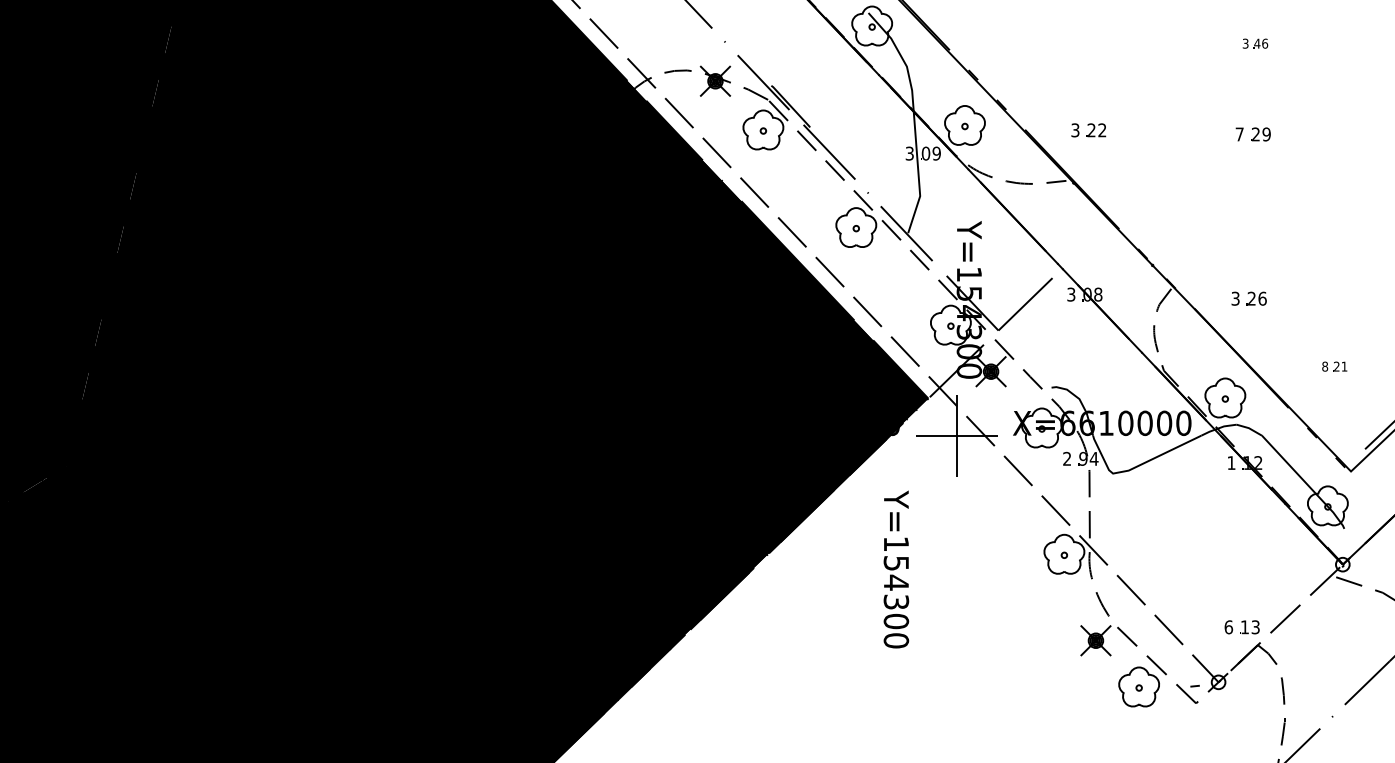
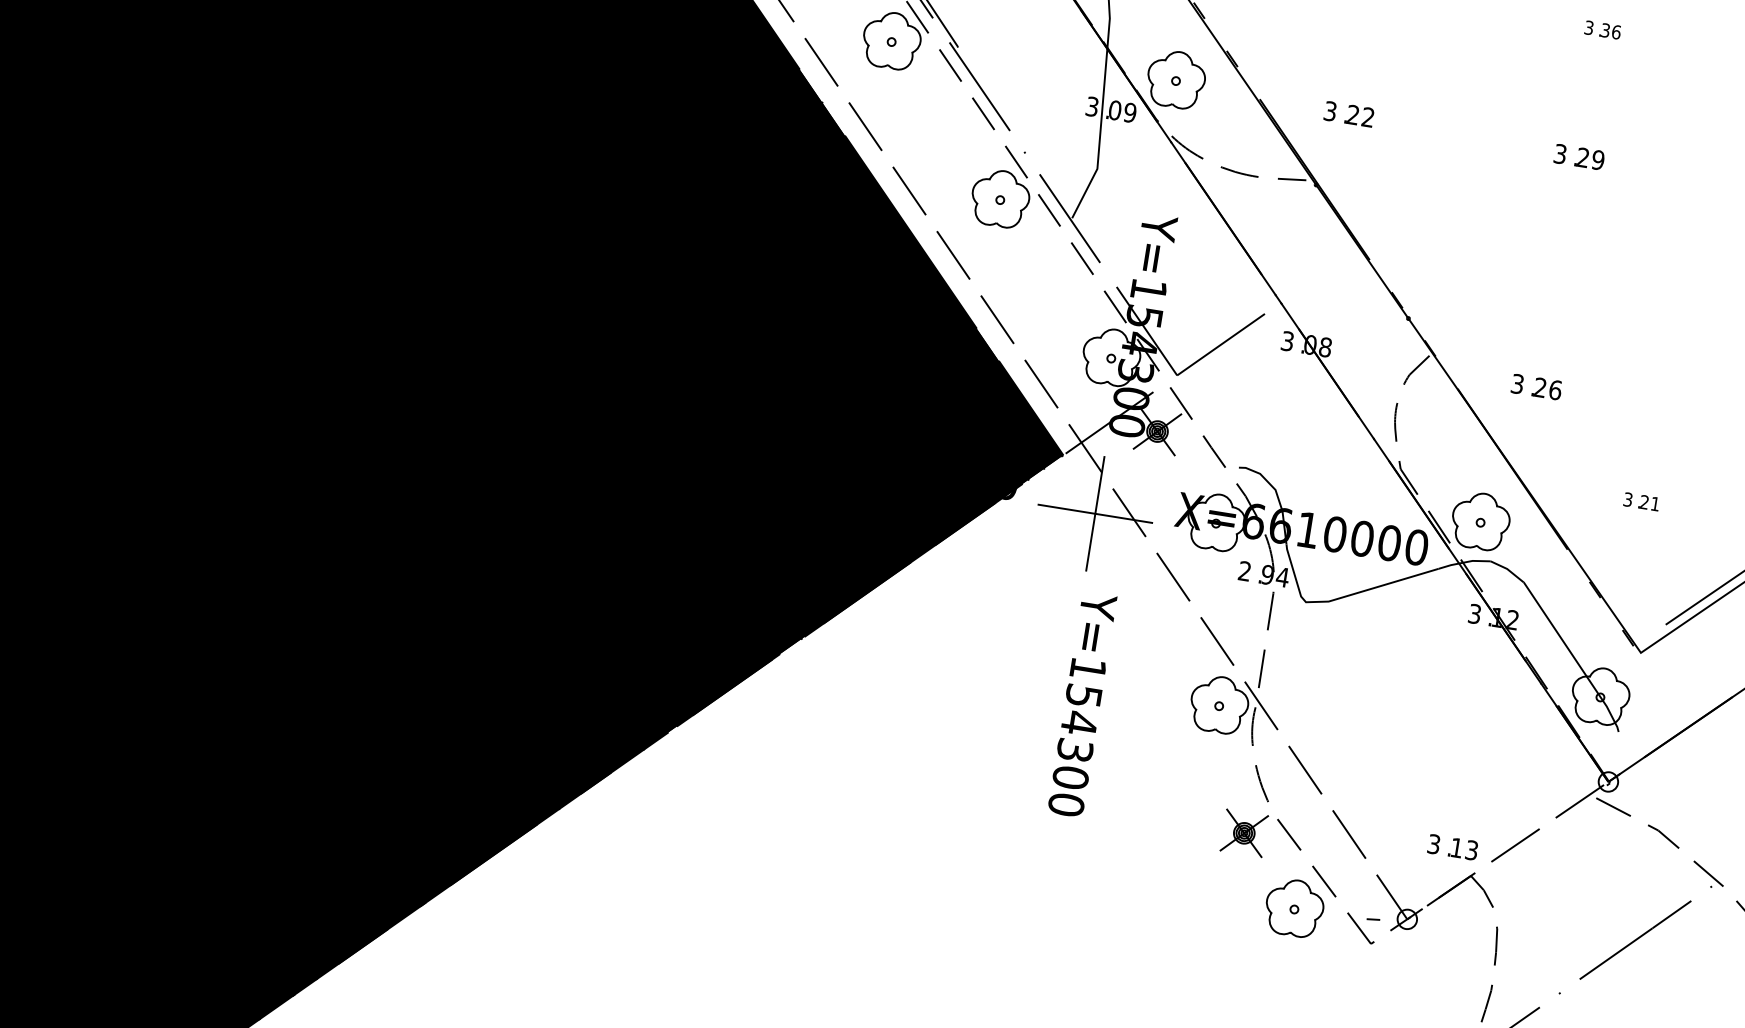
text: (1257, 43) -> (1605, 30), 46 -> 36
text: (1239, 134) -> (1560, 154), 7 -> 3
text: (1325, 366) -> (1628, 499), 8 -> 3
text: (1231, 463) -> (1474, 614), 1 -> 3
text: (896, 569) -> (1082, 704), moved
text: (1228, 627) -> (1433, 844), 6 -> 3

